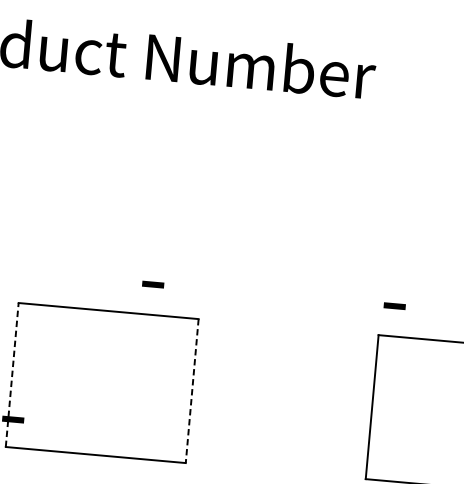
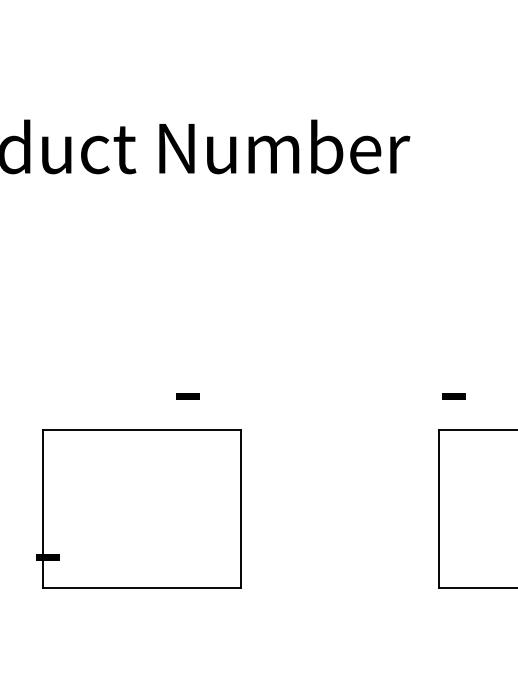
line: (11, 374) -> (42, 508), dashed -> solid
line: (191, 391) -> (240, 509), dashed -> solid

